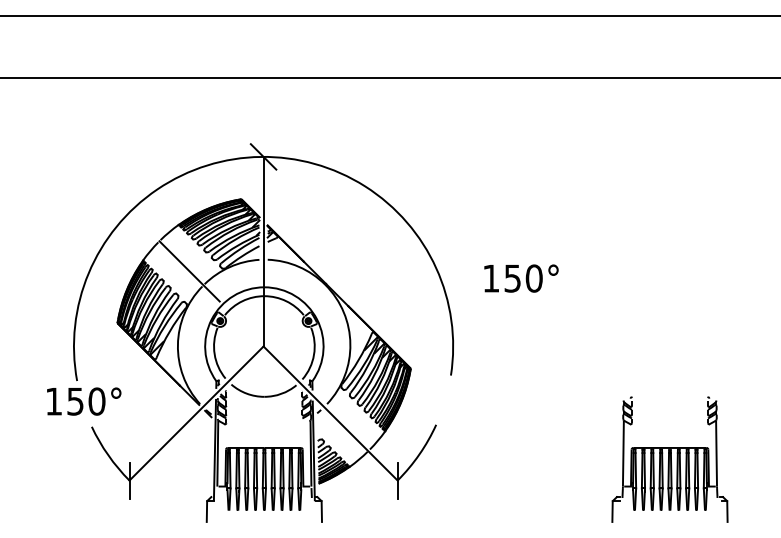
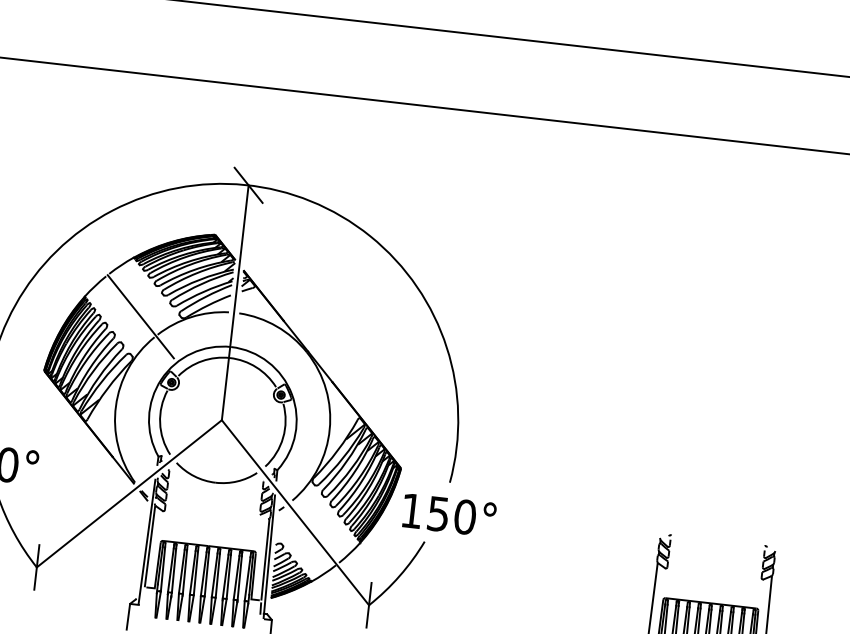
text: (521, 278) -> (449, 515), moved

